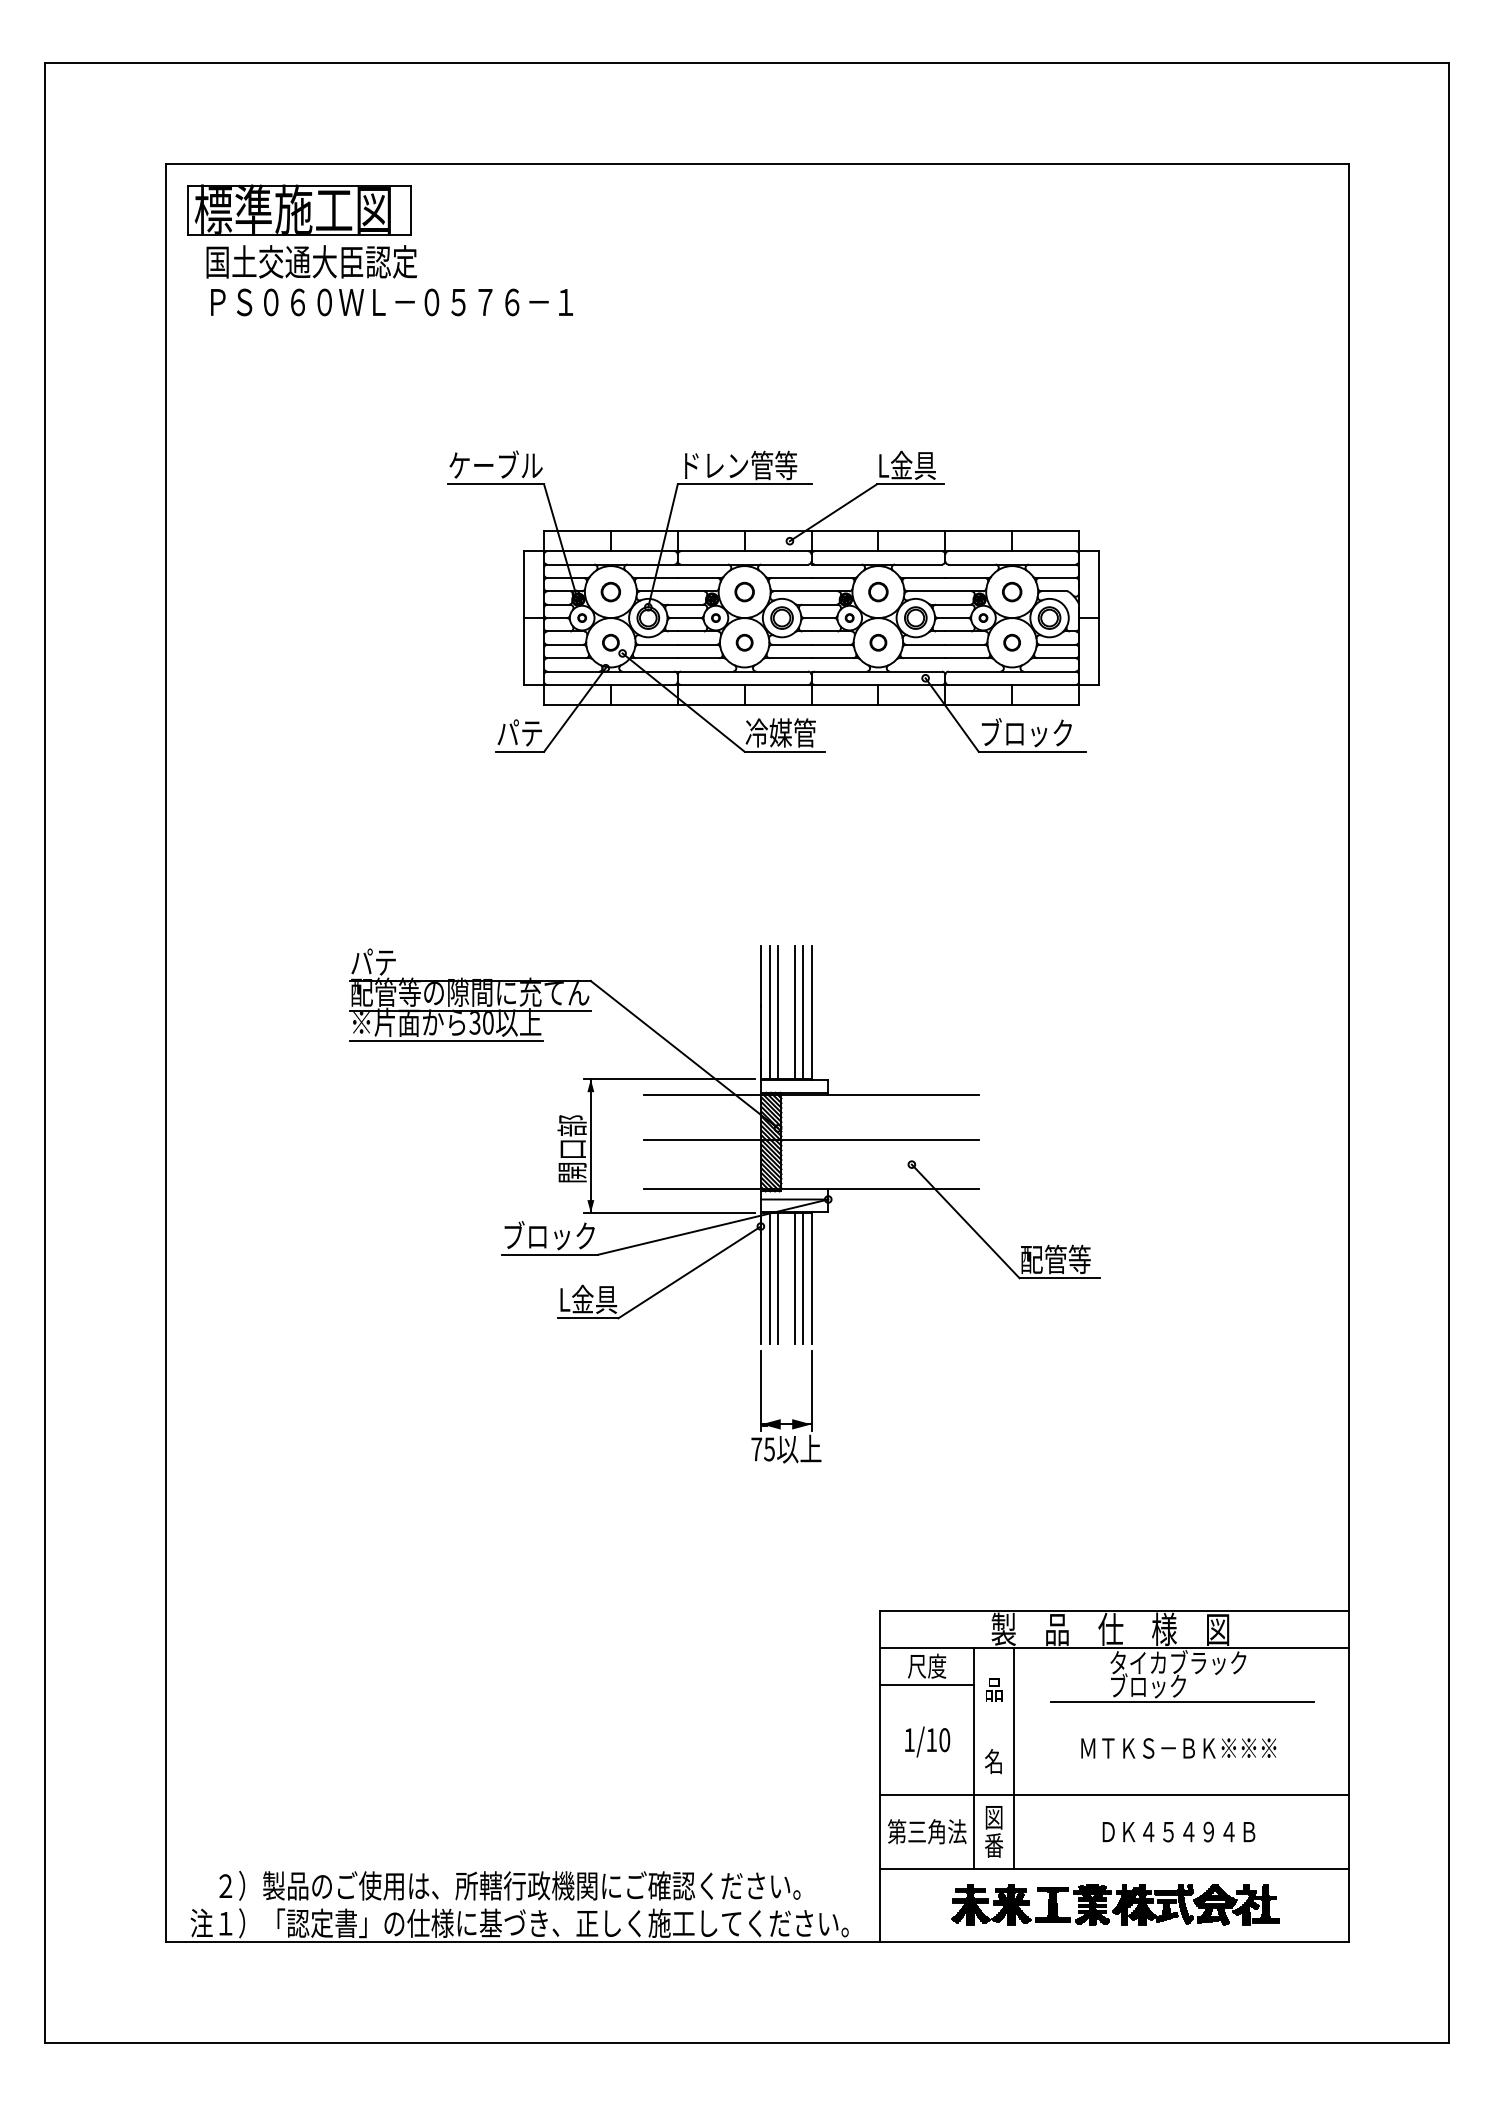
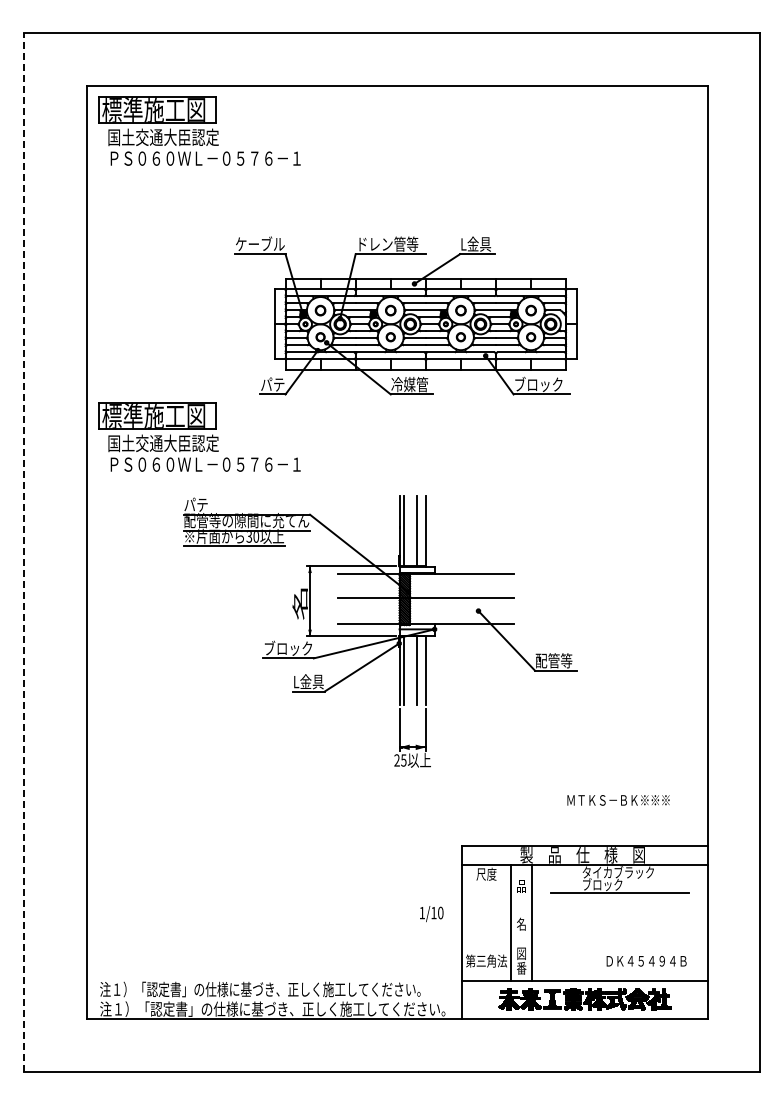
part: (380, 831) -> (199, 436), added
line: (778, 1012) -> (408, 531), removed
line: (803, 1012) -> (421, 531), removed
line: (44, 1053) -> (23, 552), solid -> dashed
text: (570, 1148) -> (299, 602), 開口部 -> 名
line: (778, 1277) -> (408, 670), removed
line: (803, 1277) -> (421, 670), removed
text: (755, 1449) -> (396, 760), 75 -> 25
line: (927, 1685) -> (486, 884), removed
text: (927, 1742) -> (431, 914), moved
text: (1178, 1748) -> (618, 800), moved
line: (1113, 1796) -> (584, 942), removed
text: (1178, 1832) -> (646, 961), moved
text: (496, 1885) -> (260, 989), ２）製品のご使用は、所轄行政機関にご確認ください。 -> 注１）「認定書」の仕様に基づき、正しく施工してください。

